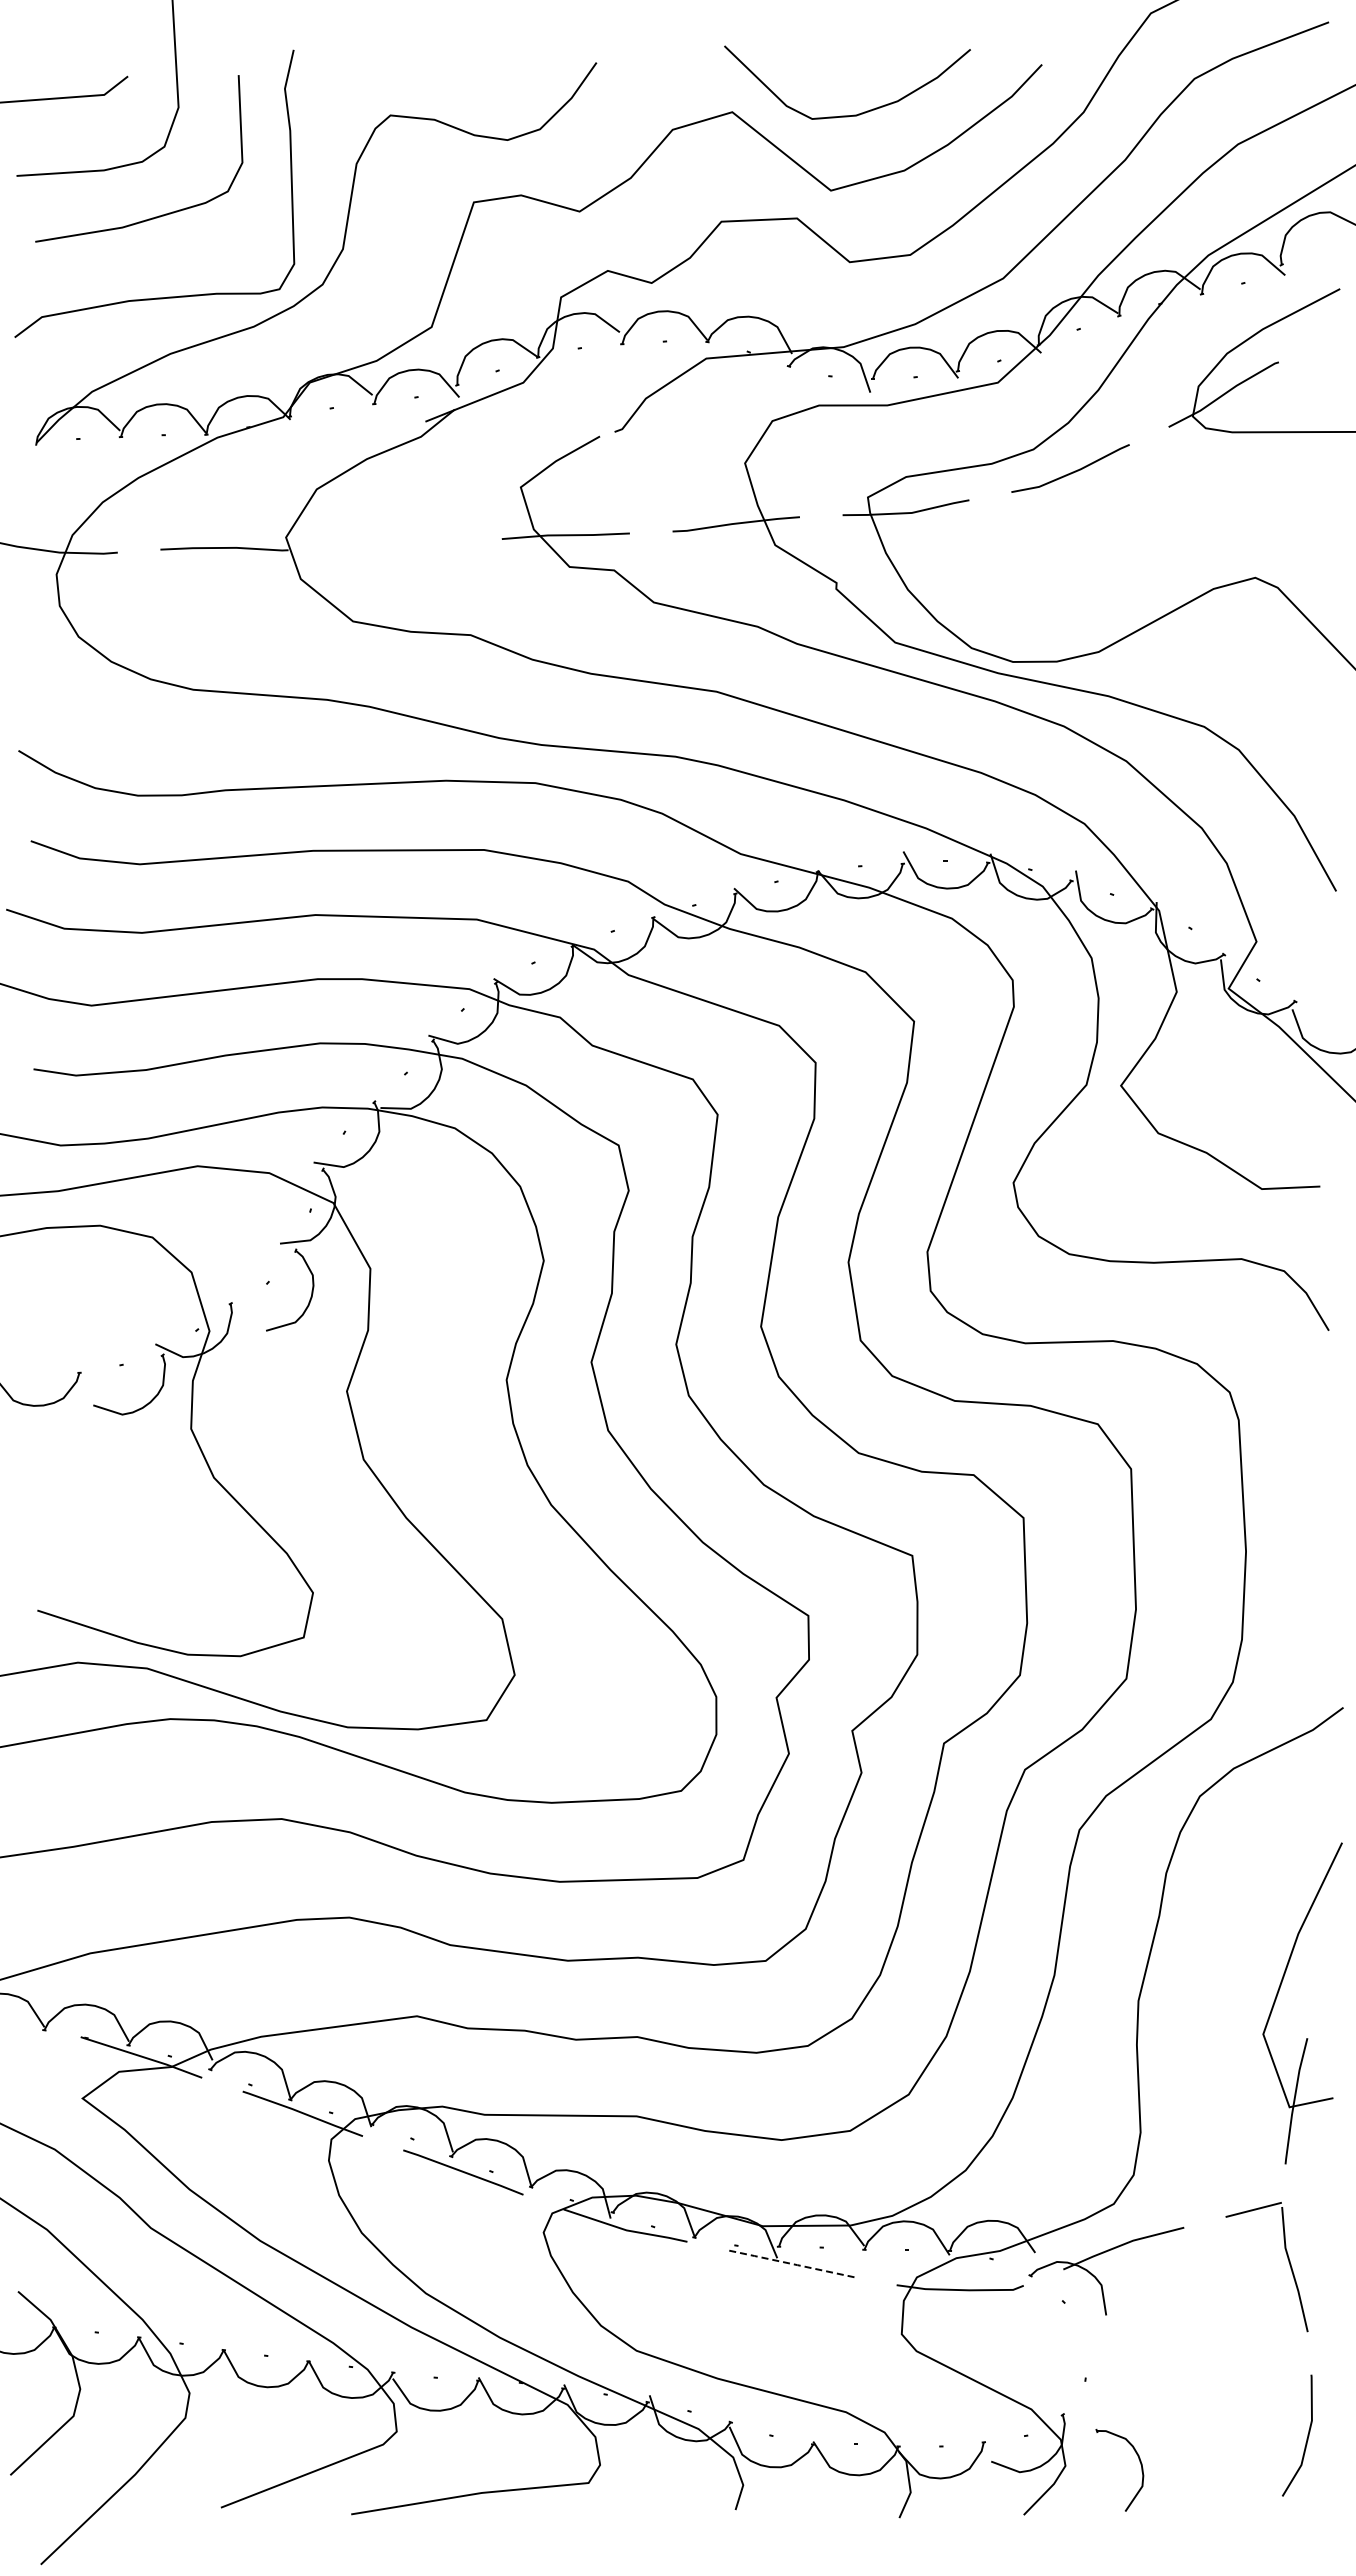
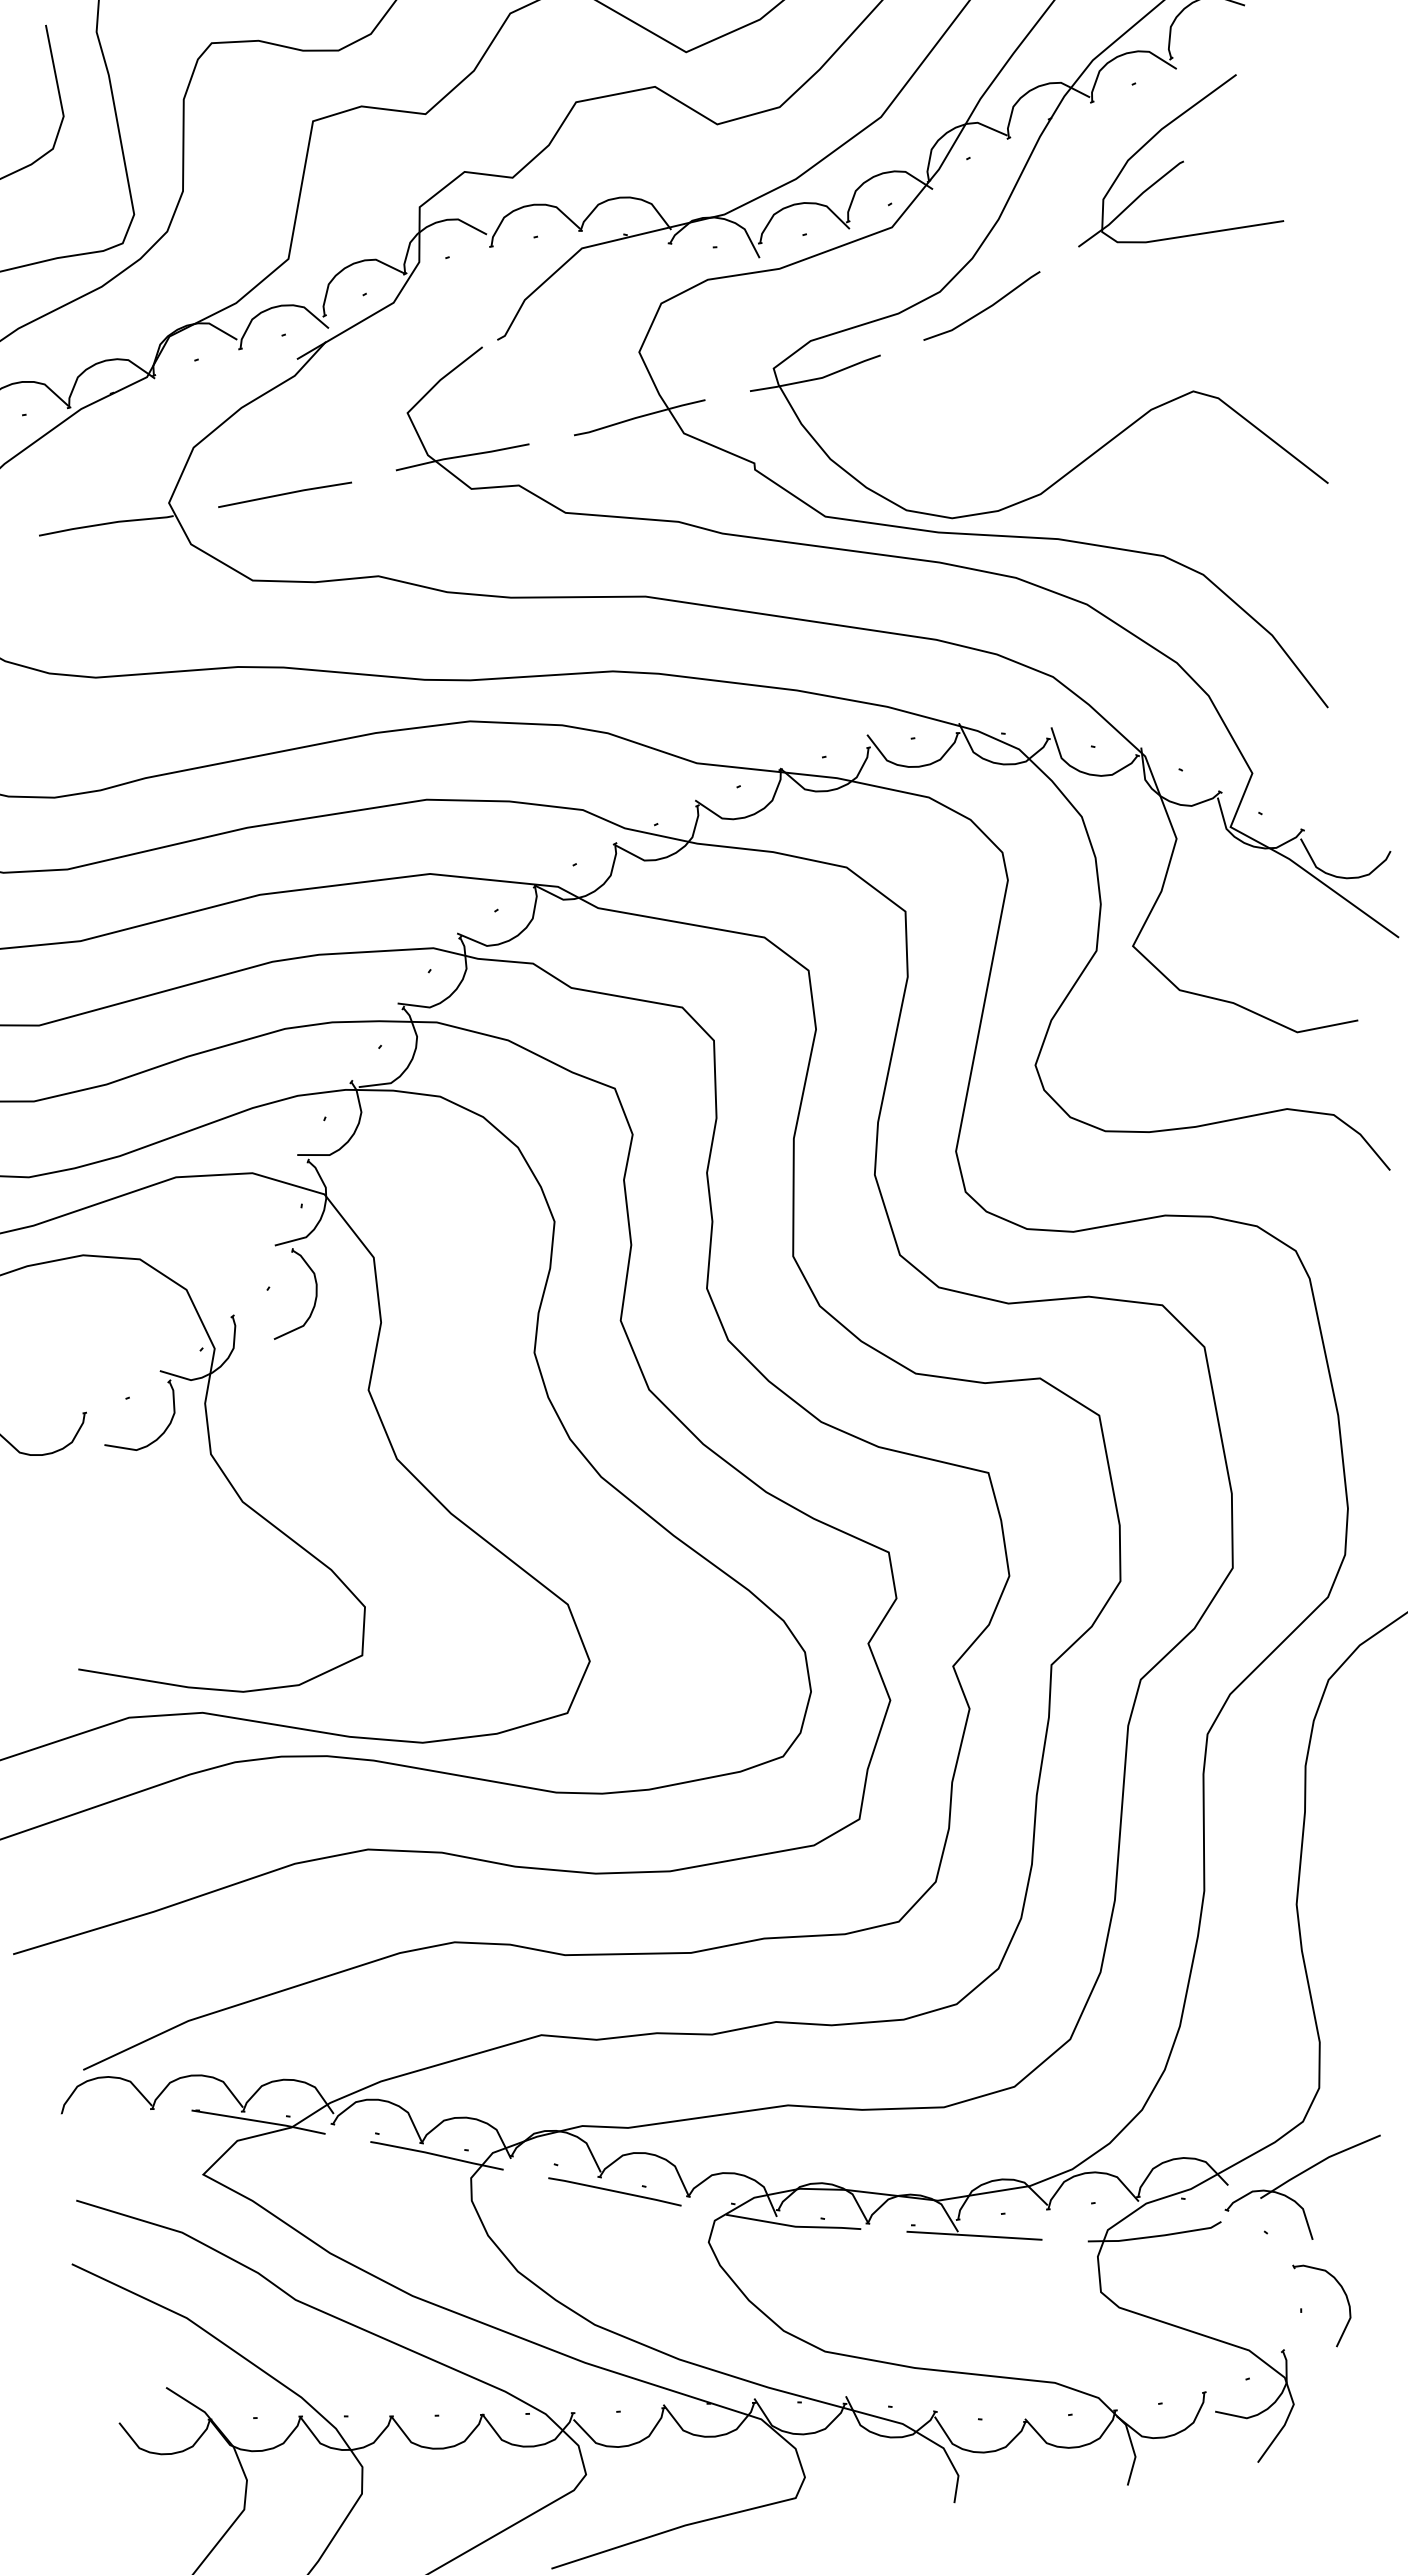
line: (395, 546) -> (285, 495), added
line: (791, 2263) -> (973, 2235), dashed -> solid
part: (1139, 2462) -> (1343, 2293), moved

